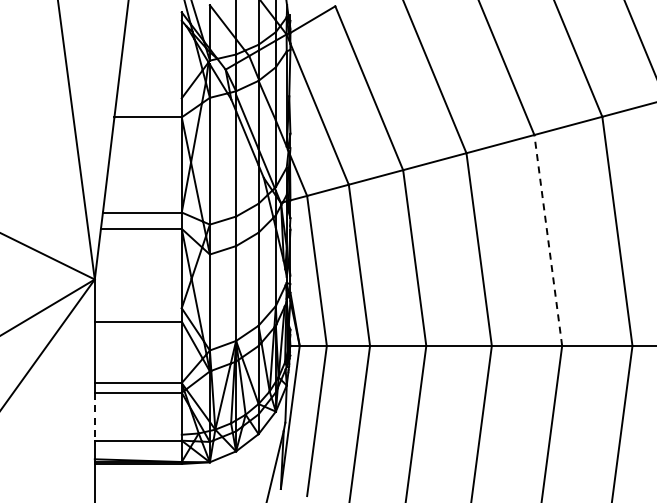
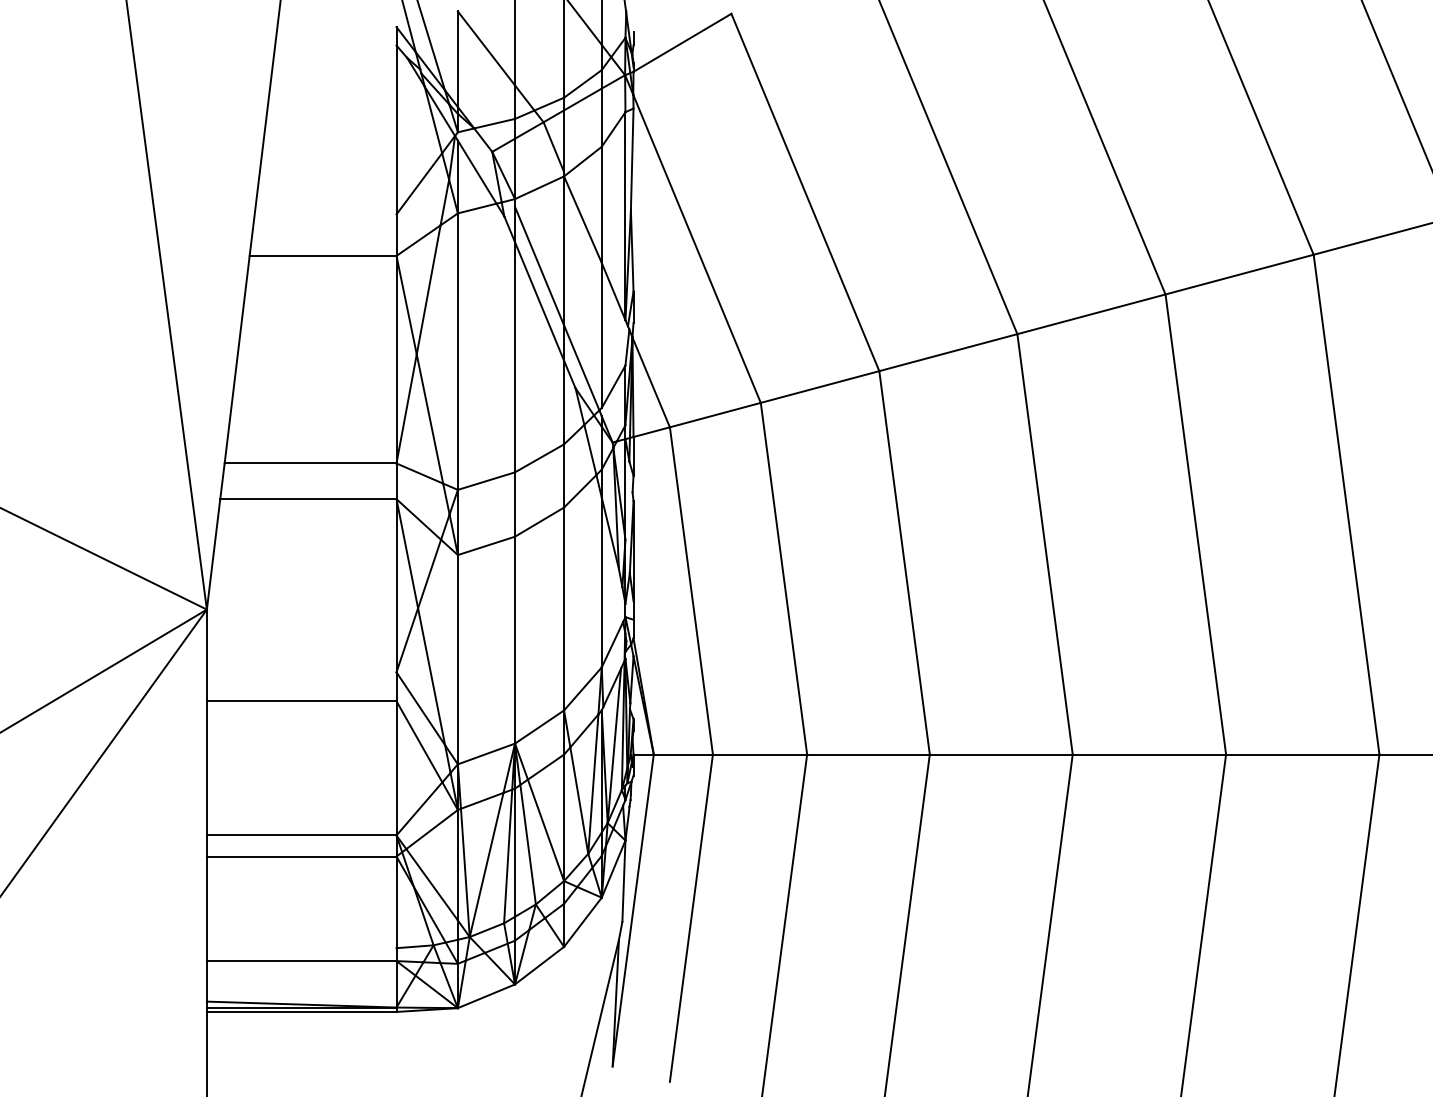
line: (548, 240) -> (1196, 524), dashed -> solid
line: (94, 416) -> (206, 908), dashed -> solid

